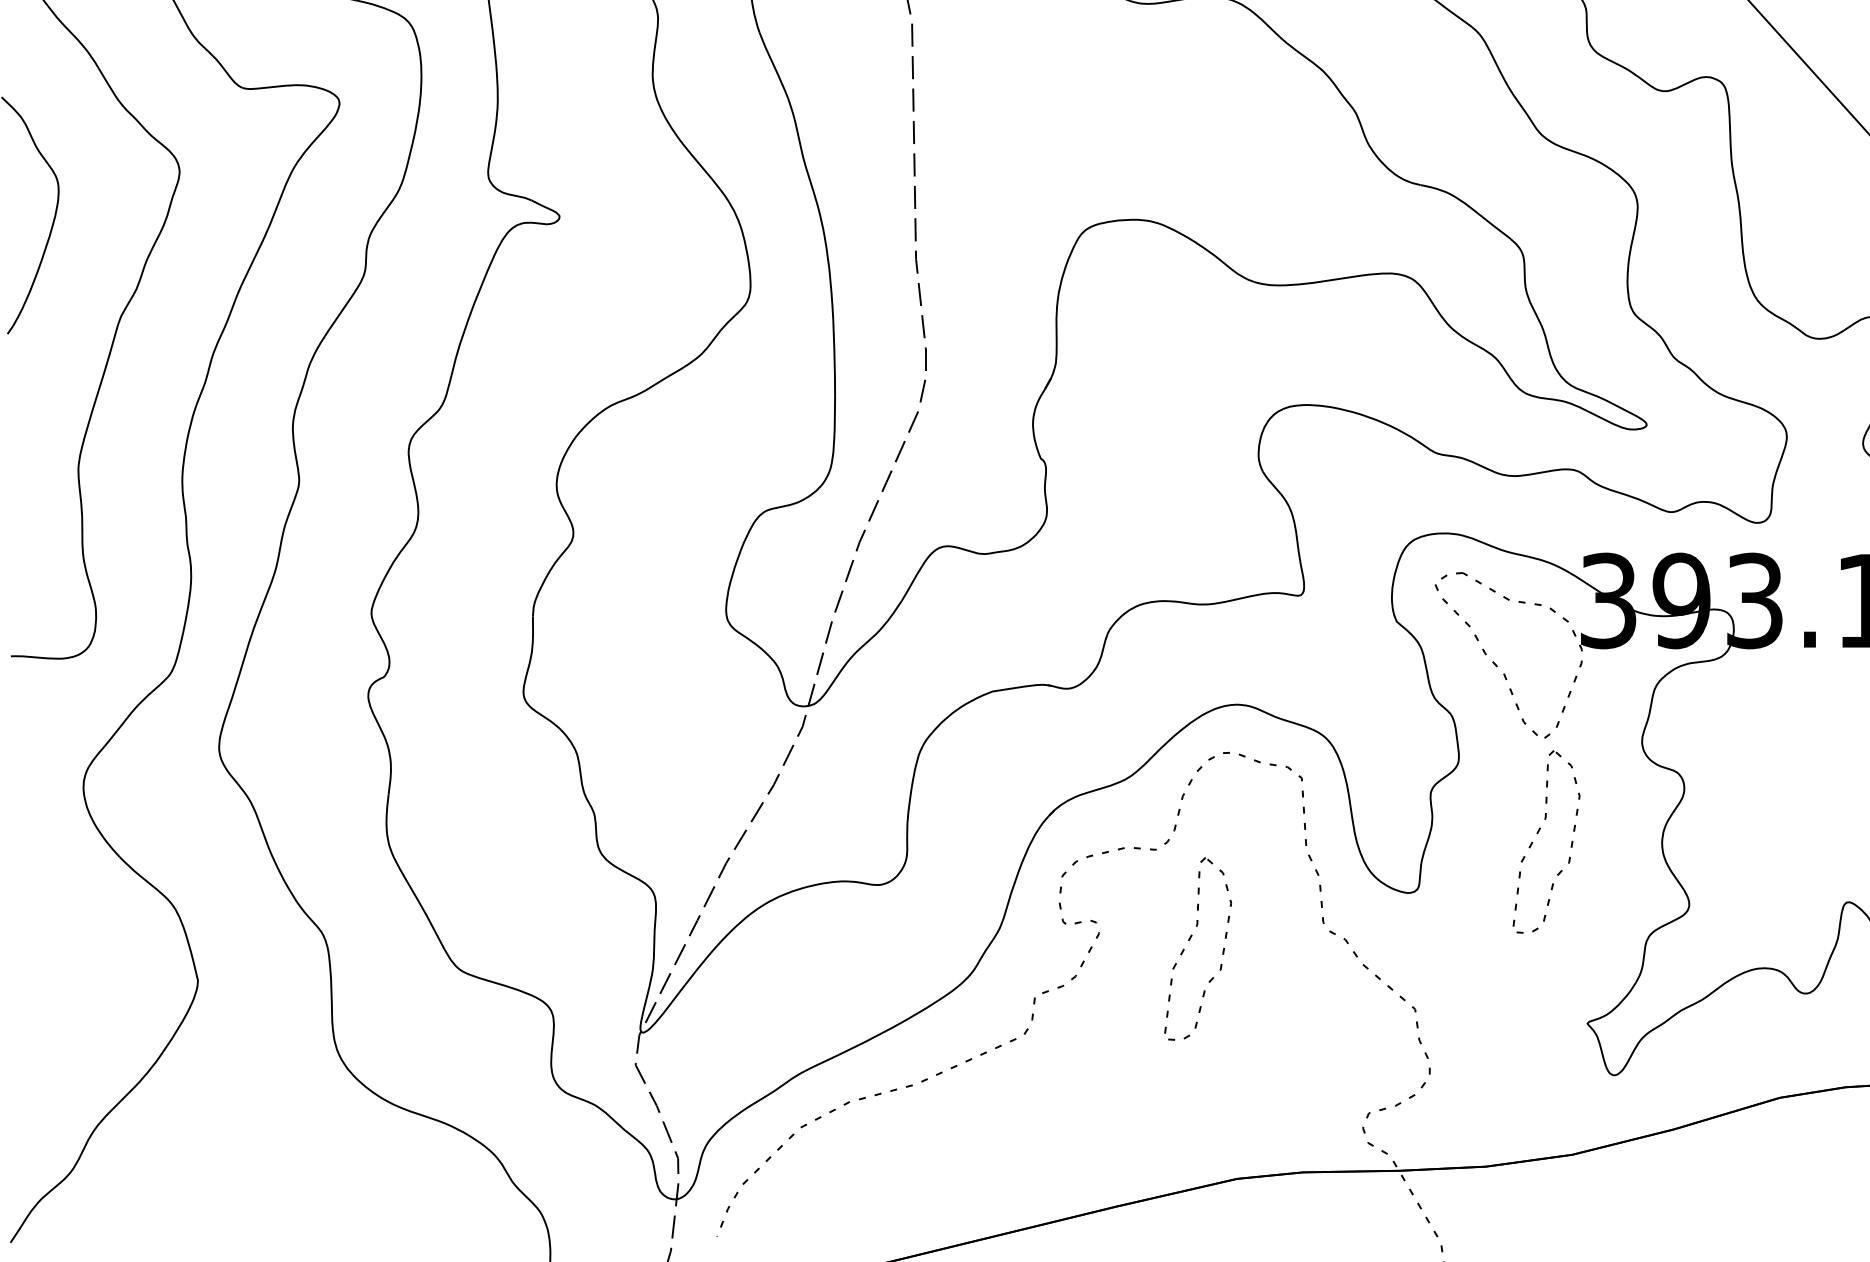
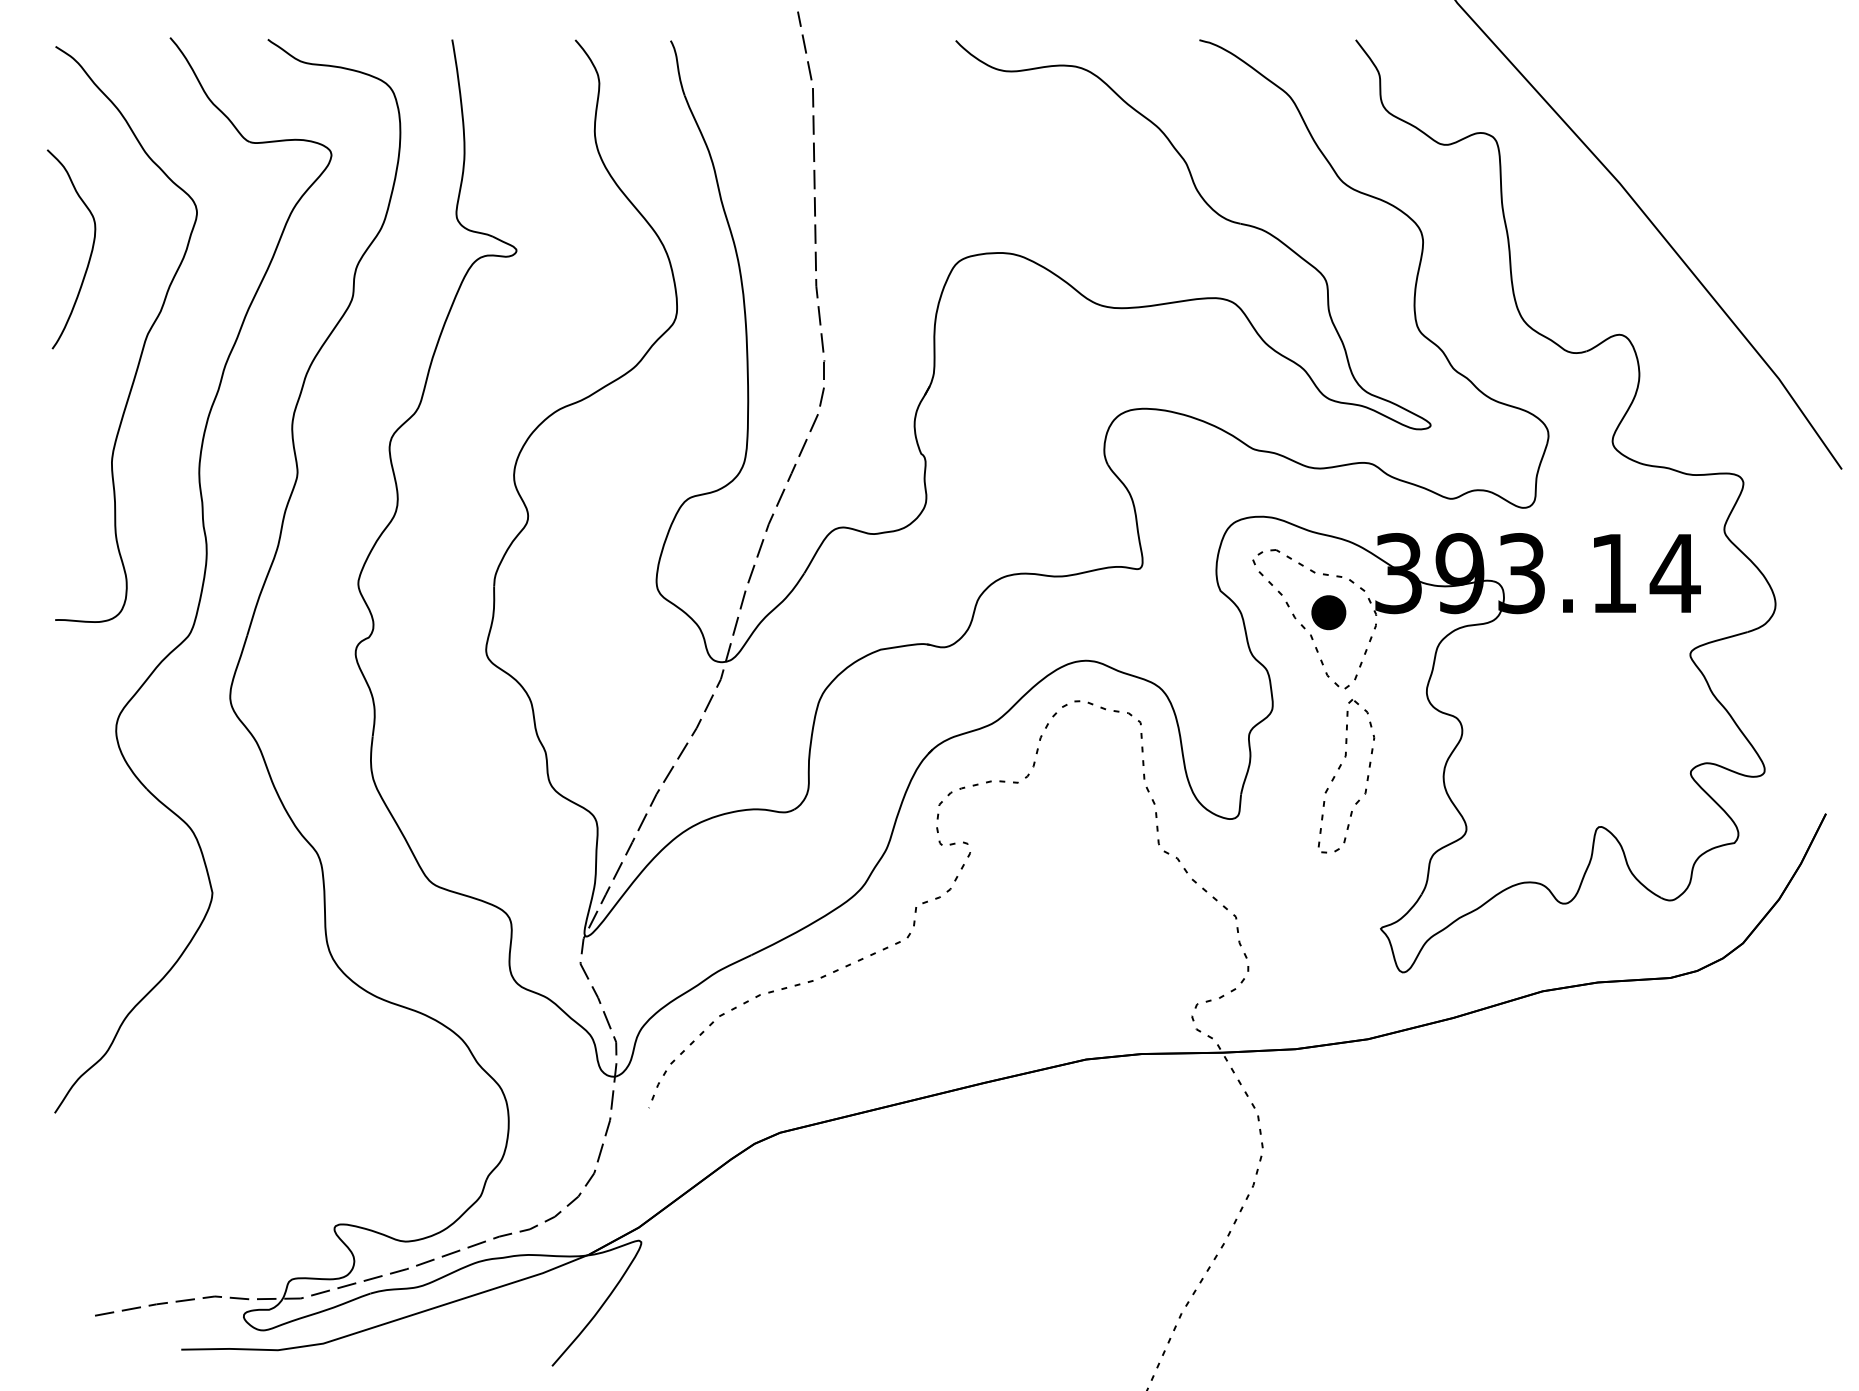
part: (1525, 647) -> (1328, 612), added
part: (1189, 941) -> (1046, 859), removed

